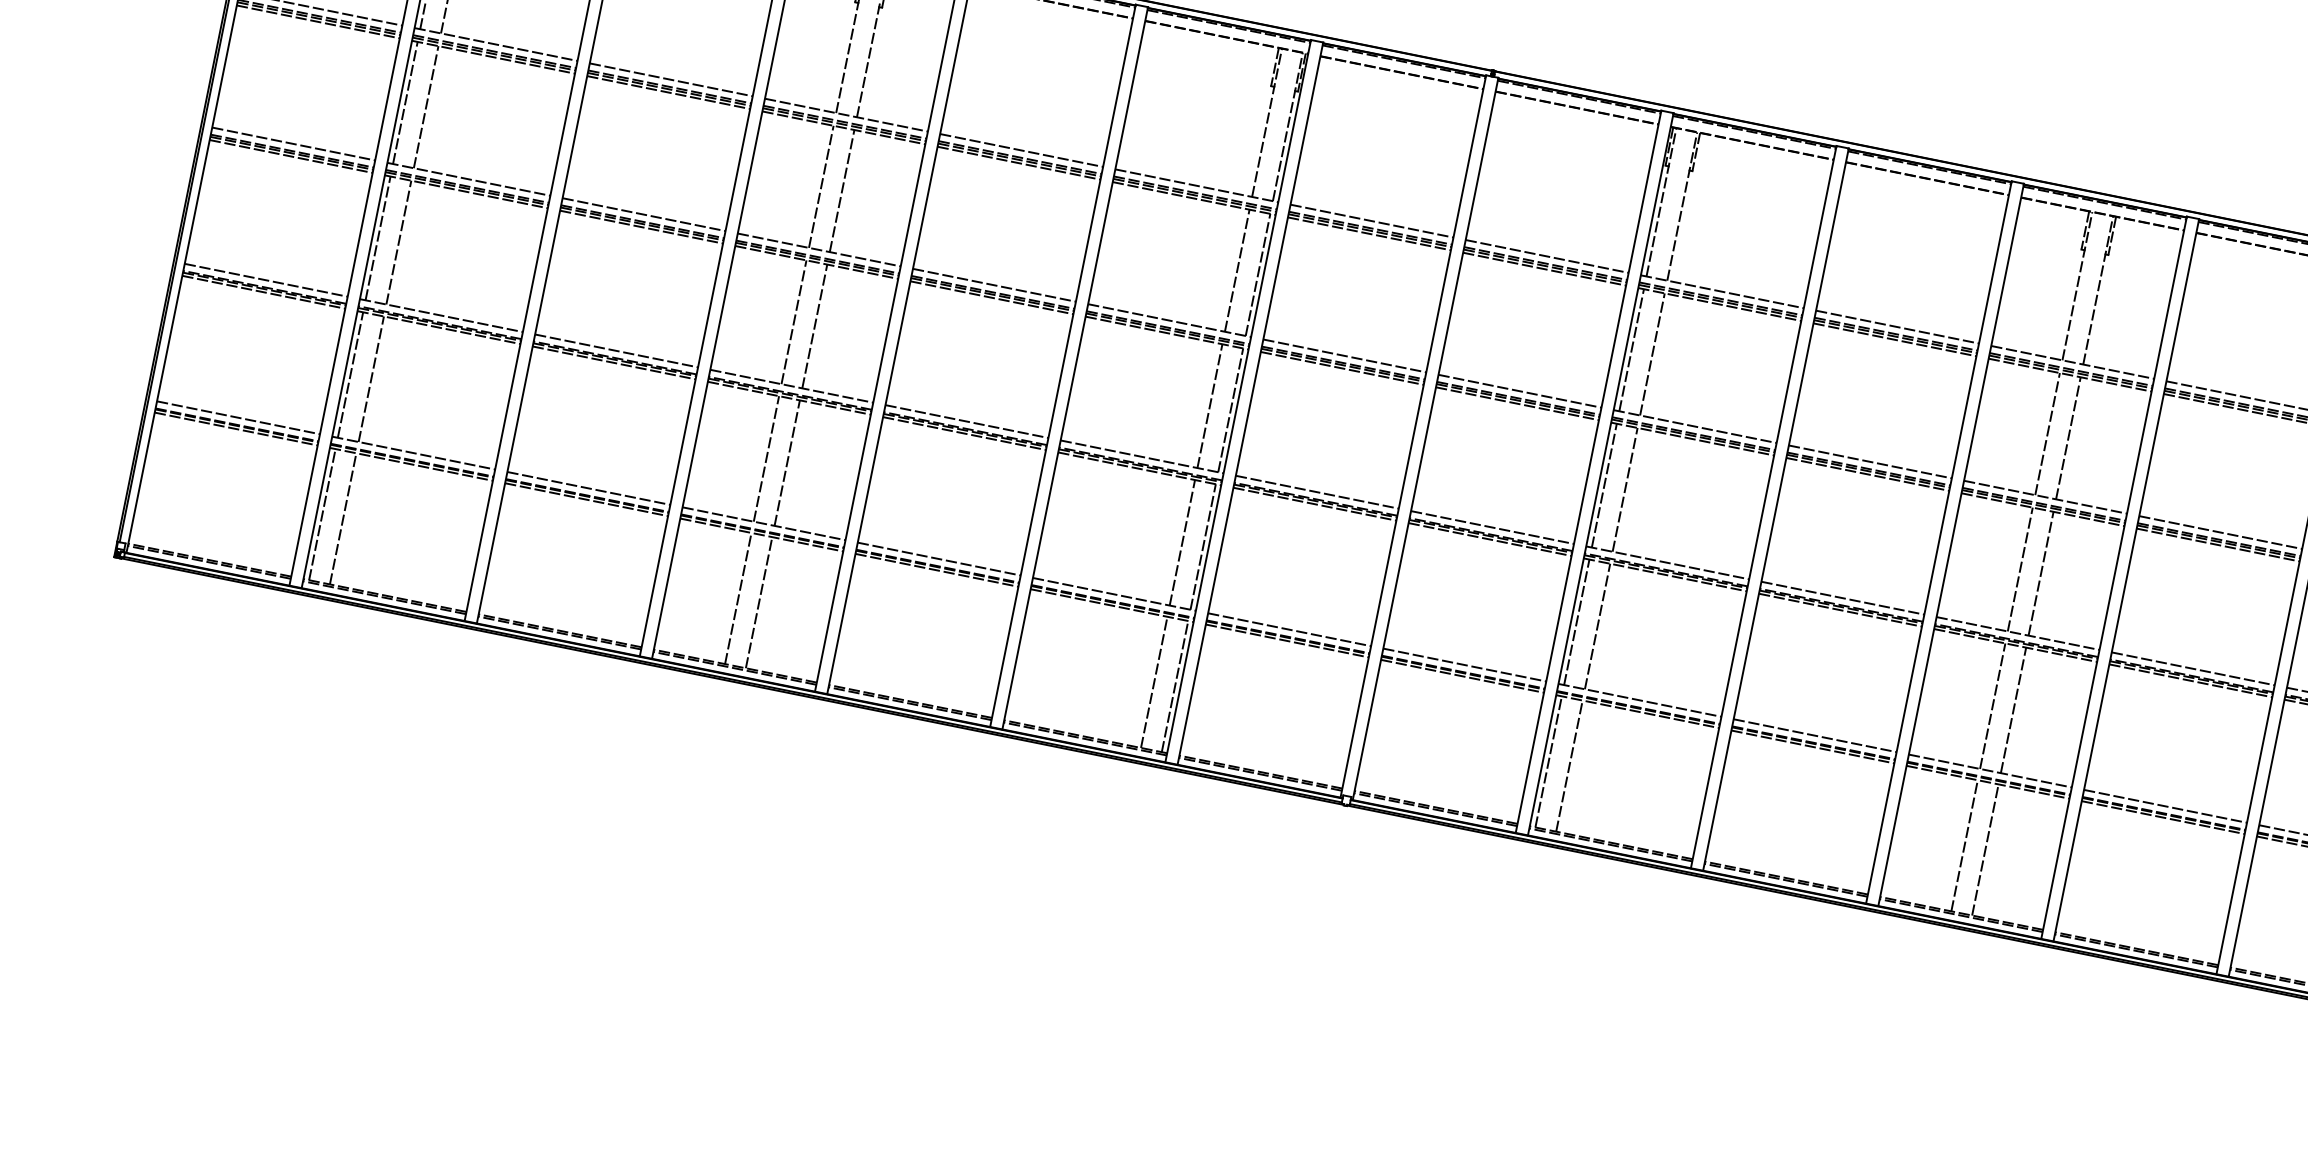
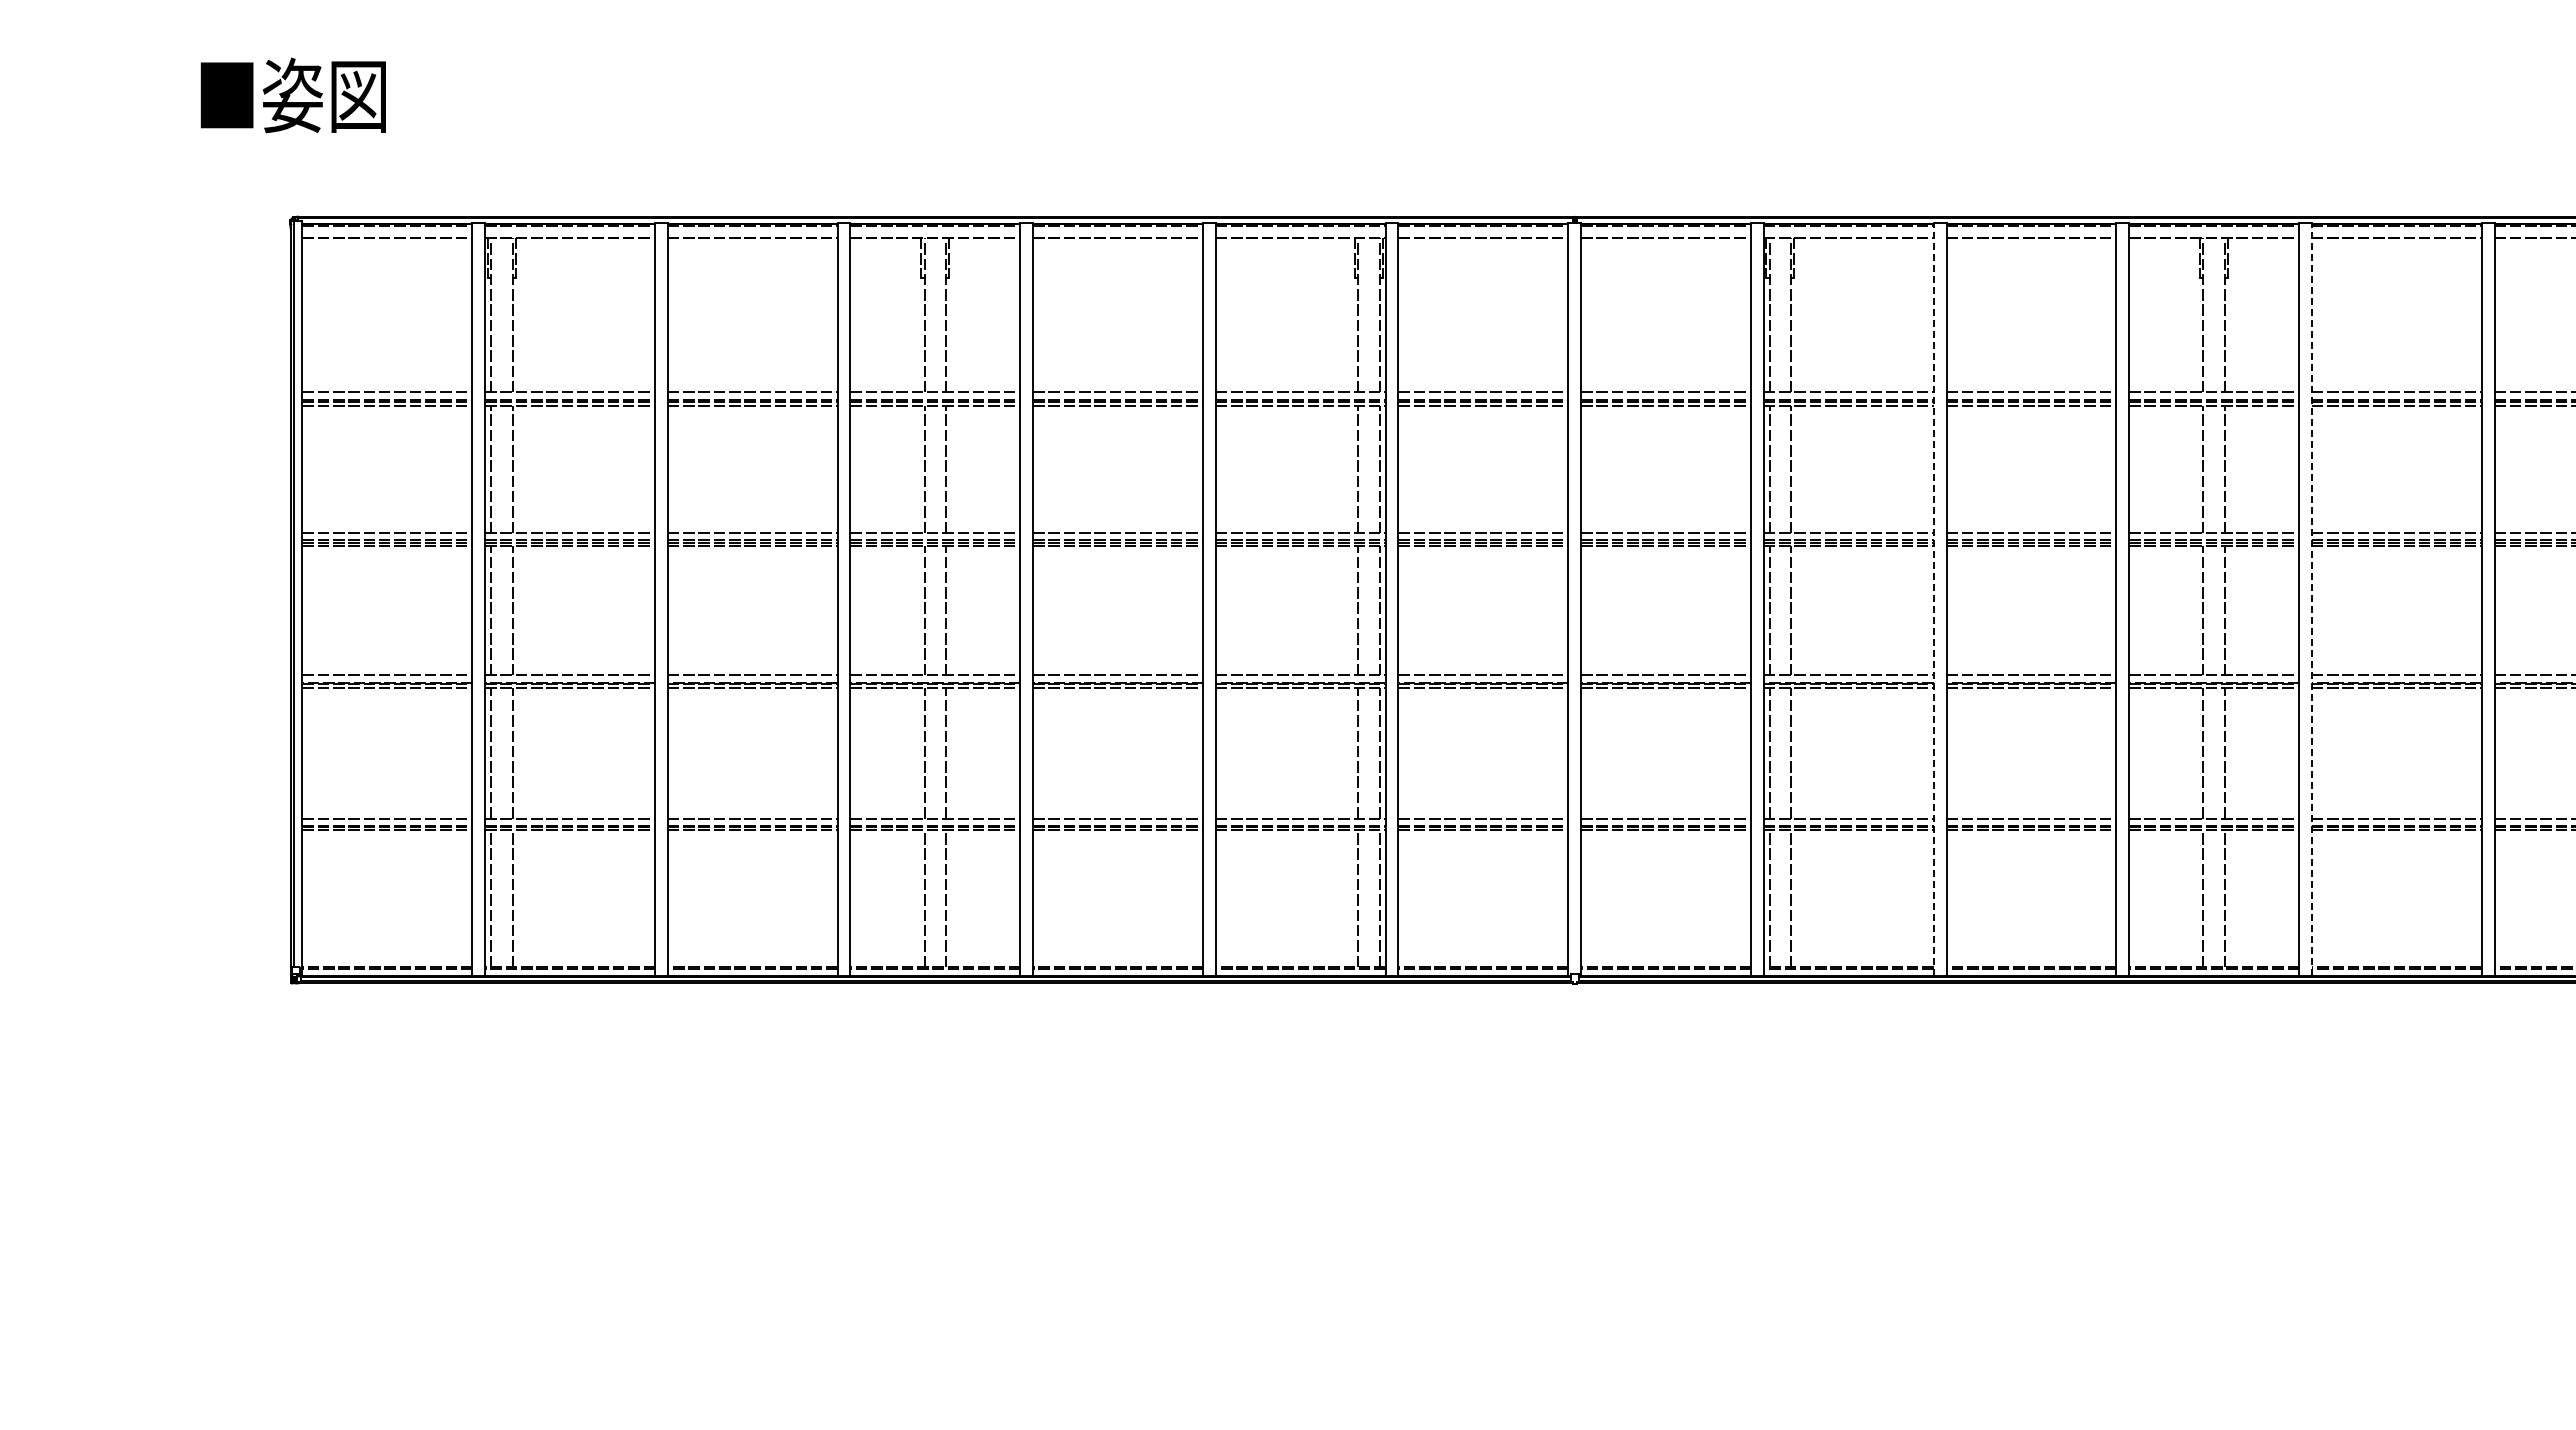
line: (1763, 506) -> (1933, 599), solid -> dashed
line: (2126, 579) -> (2311, 599), solid -> dashed

